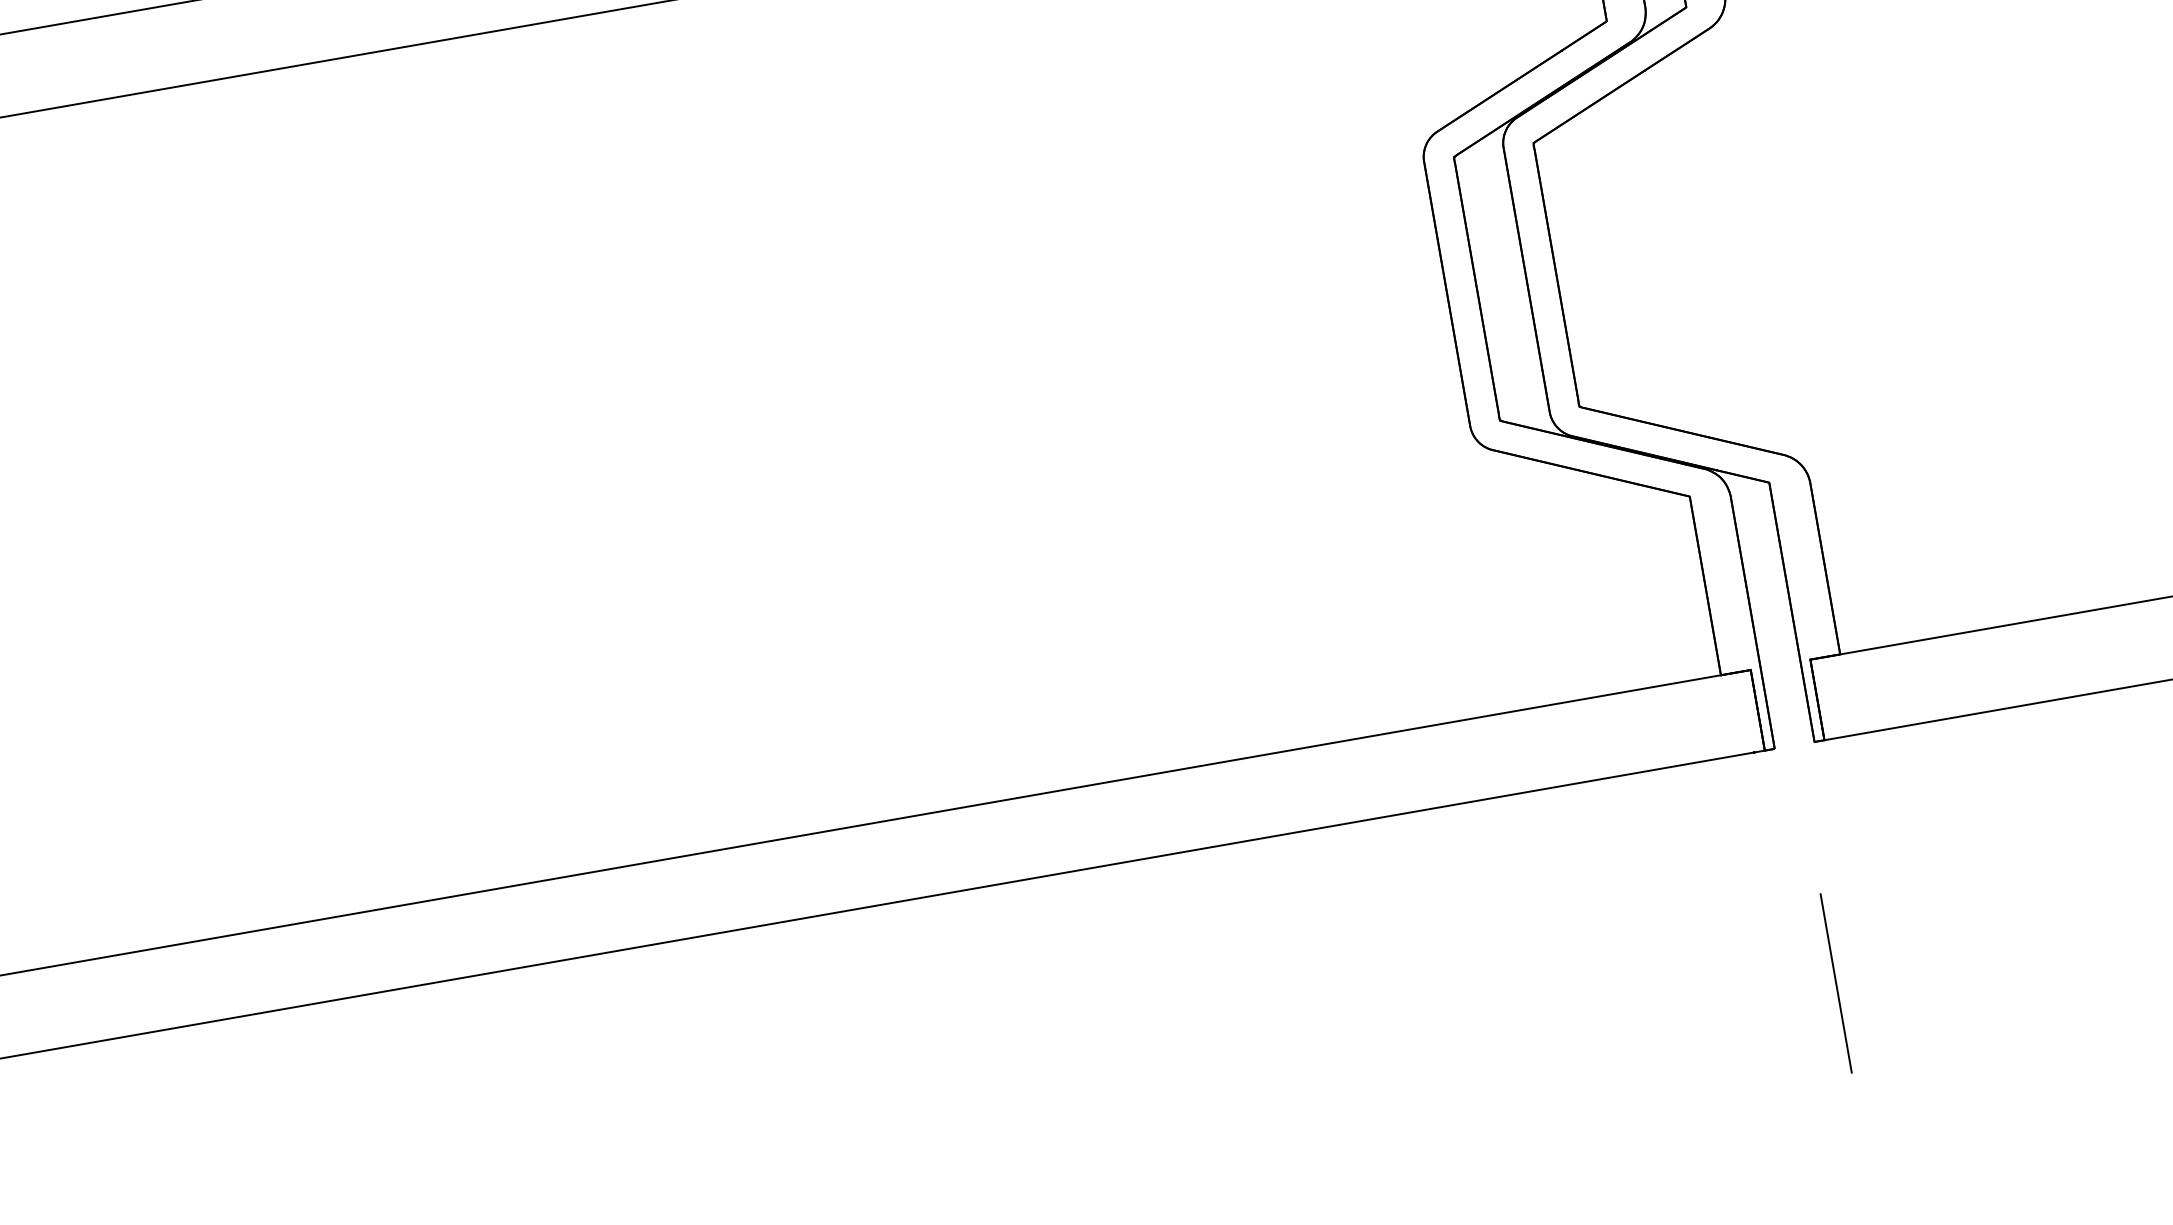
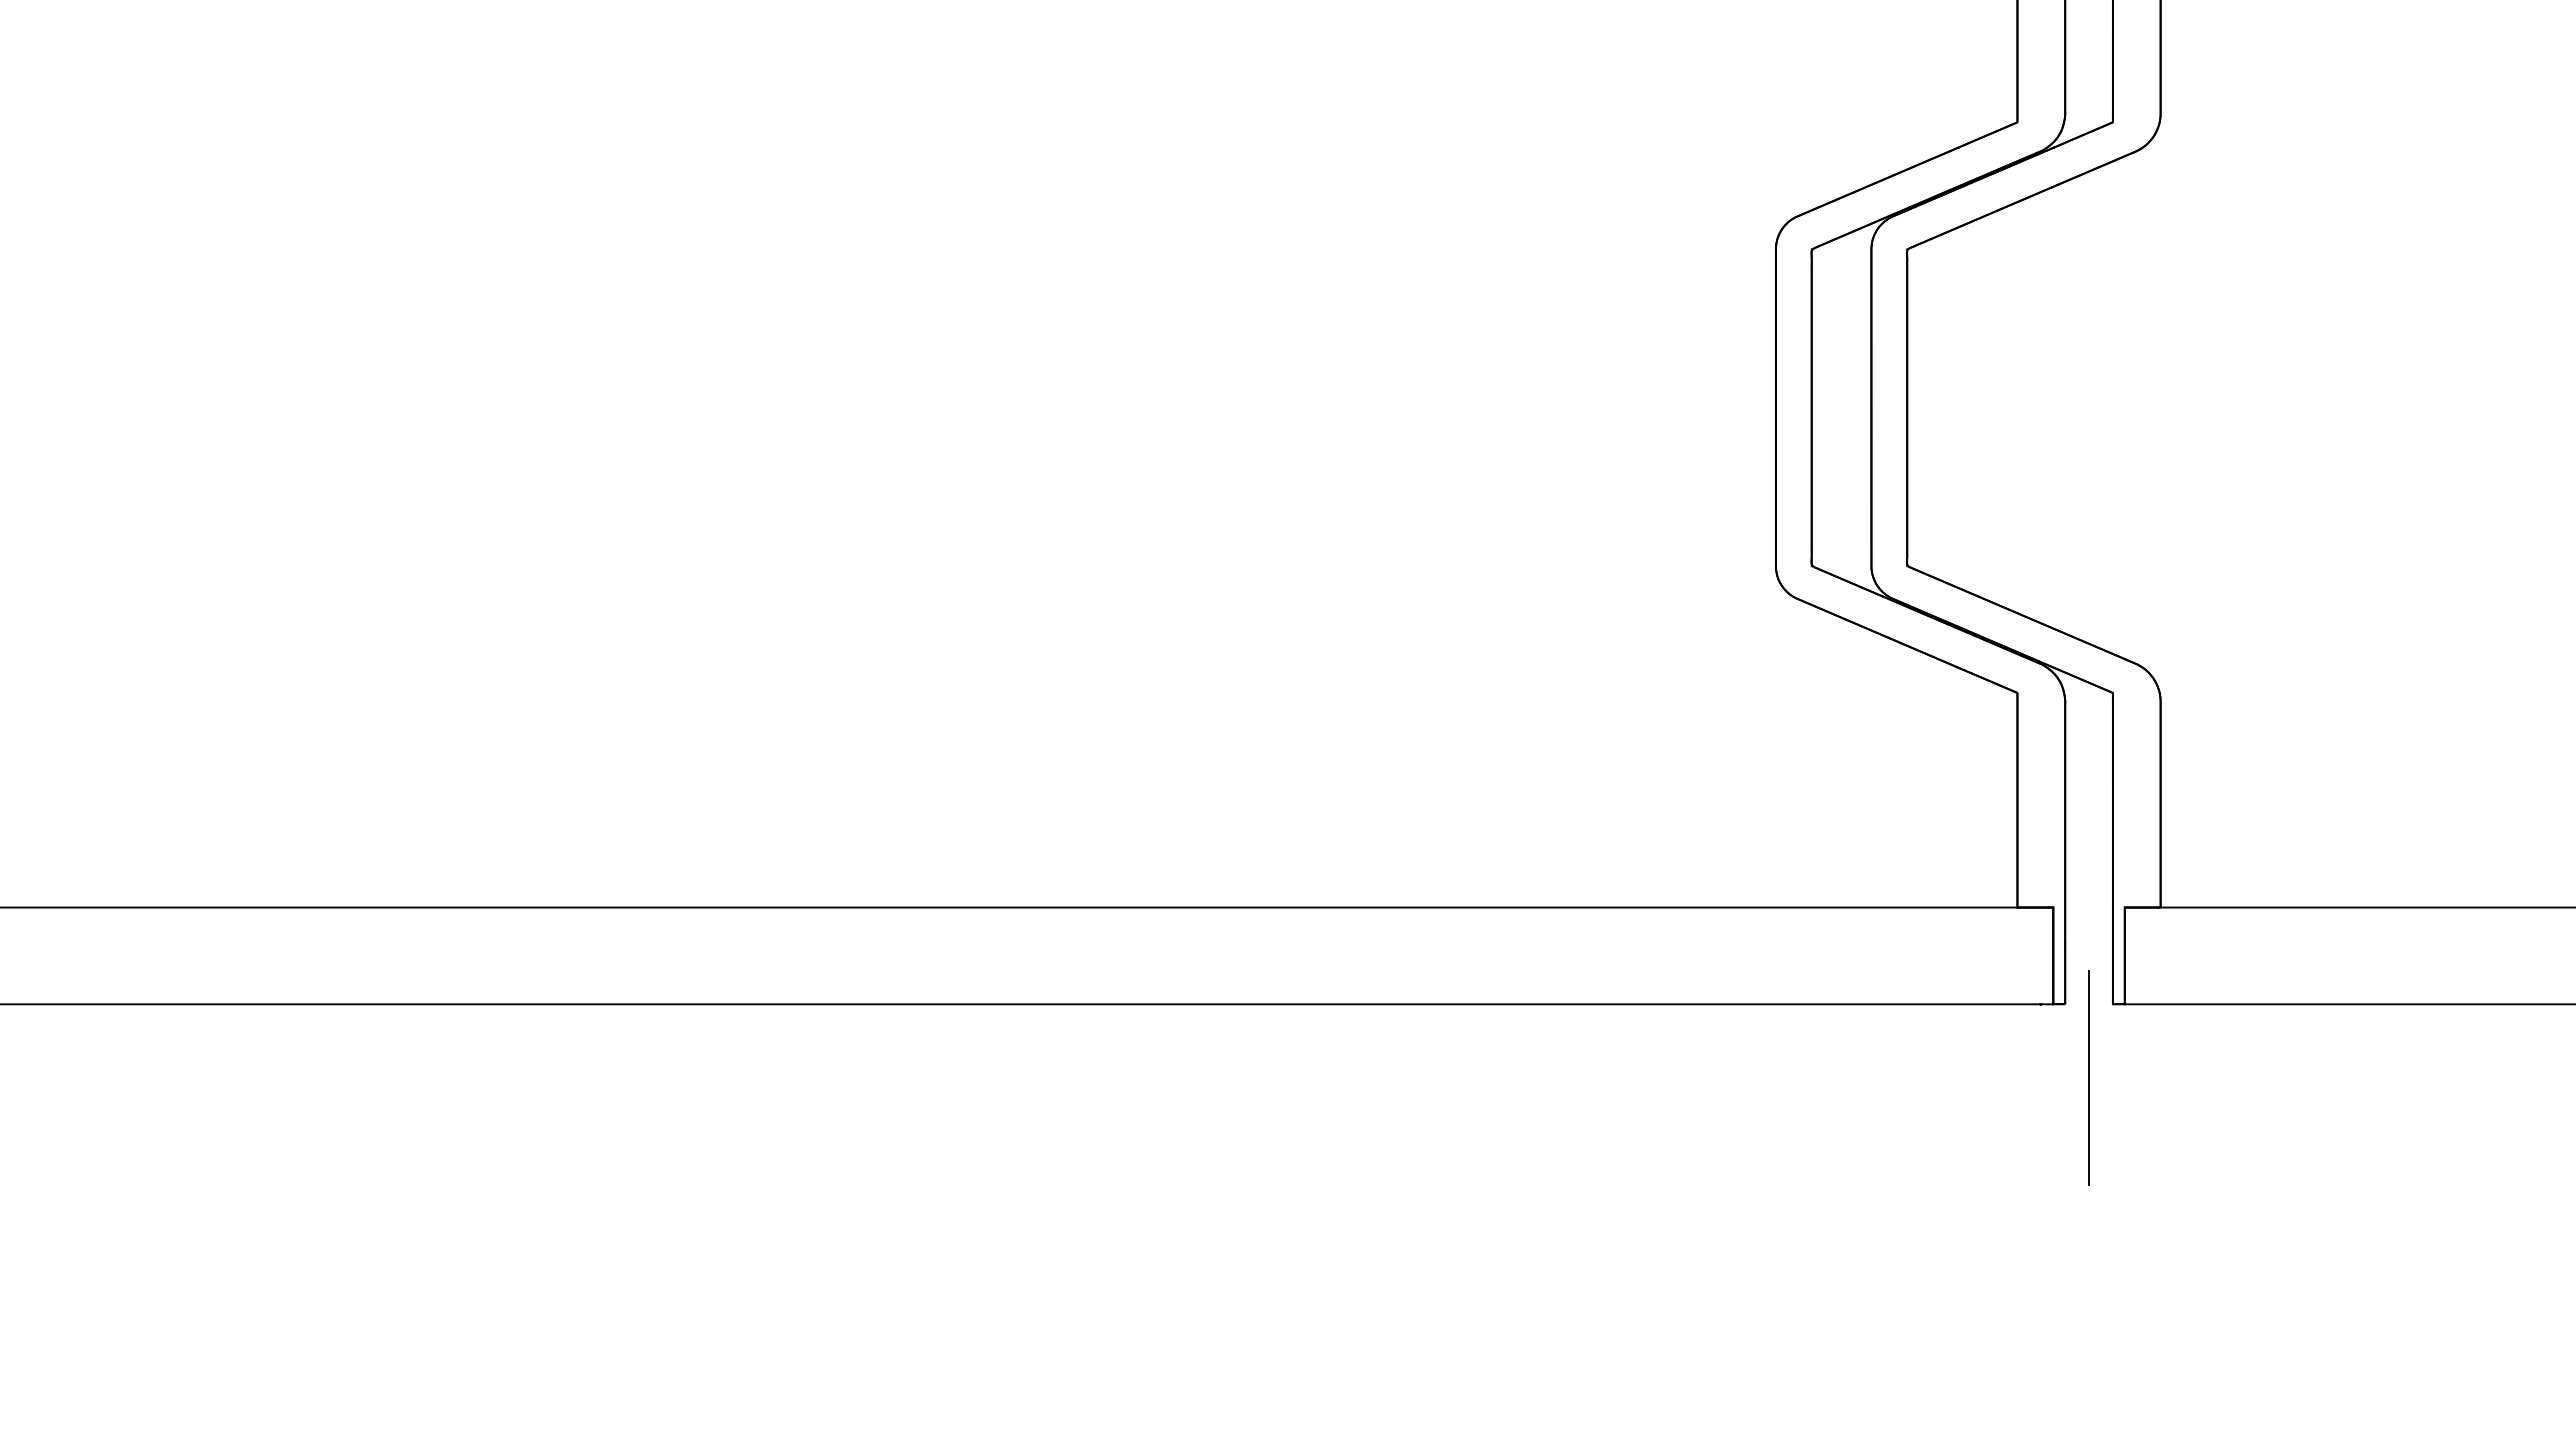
line: (1835, 983) -> (2088, 1077), moved

